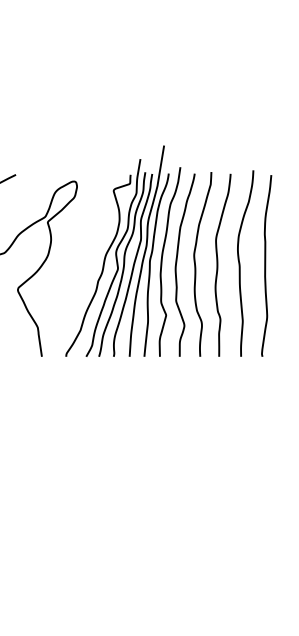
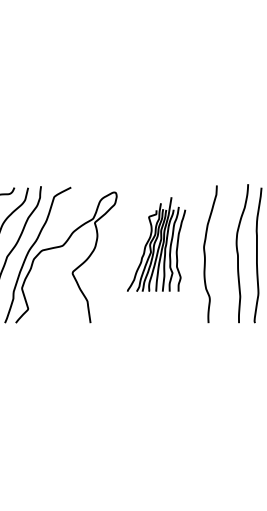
part: (130, 251) -> (156, 244), size x0.6
curve: (218, 264) -> (222, 254), removed

